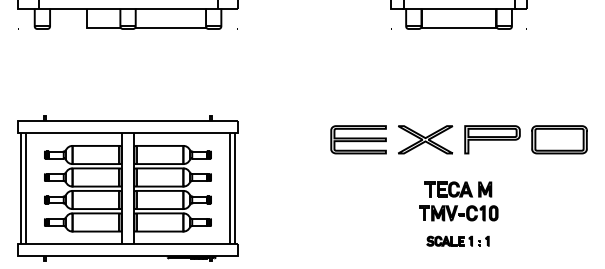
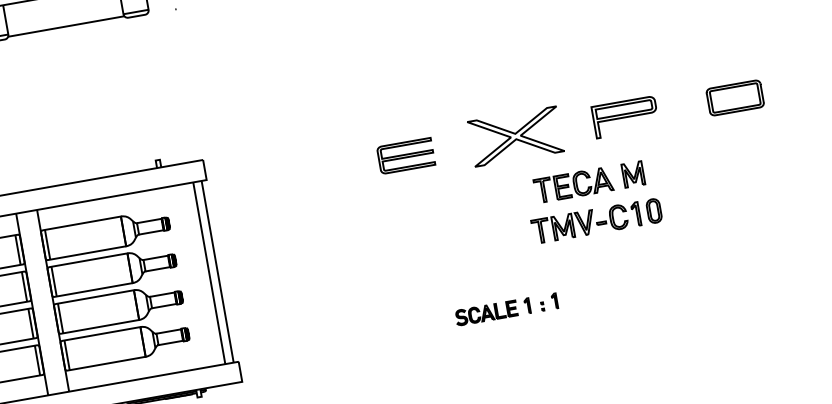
part: (358, 139) -> (405, 155), size x0.6
part: (492, 139) -> (625, 116), size x0.7
part: (559, 139) -> (735, 97), size x0.6
part: (458, 201) -> (593, 201), moved
part: (457, 240) -> (505, 308), moved

